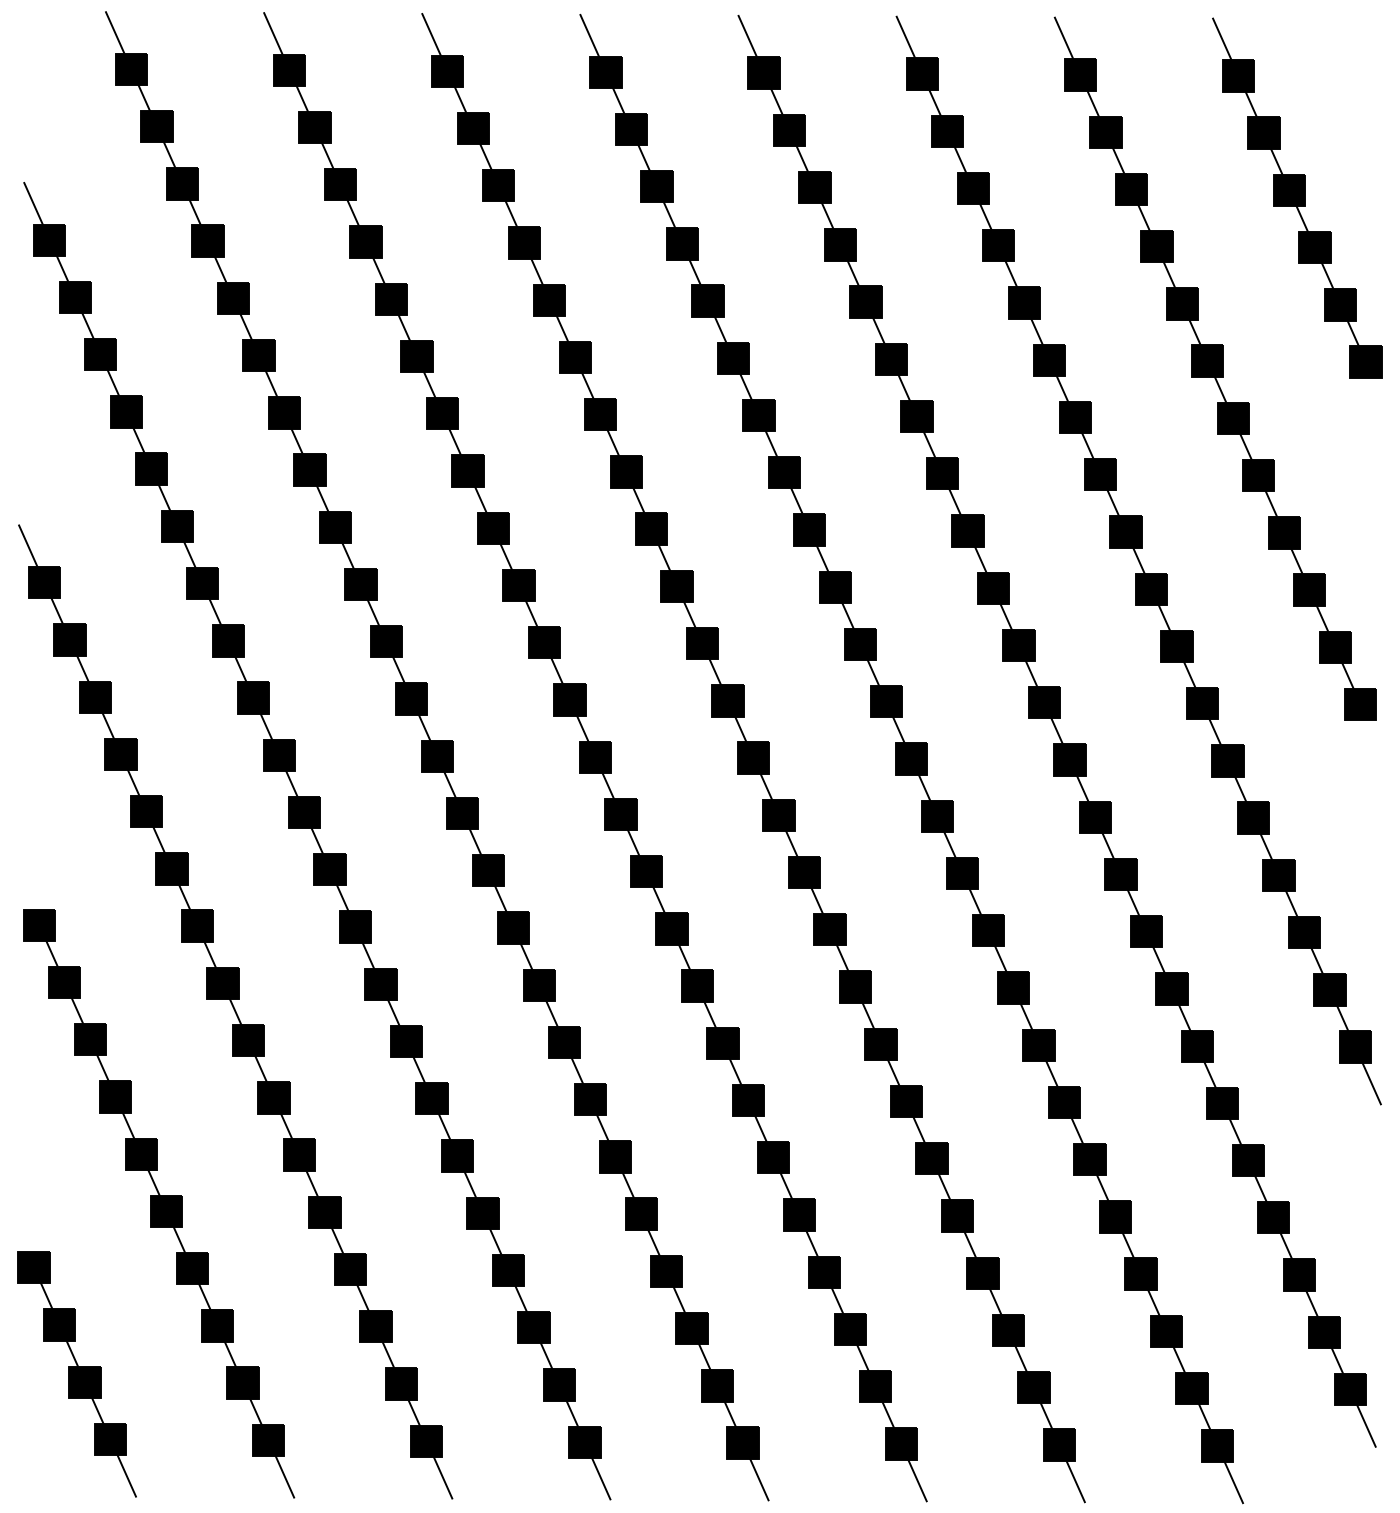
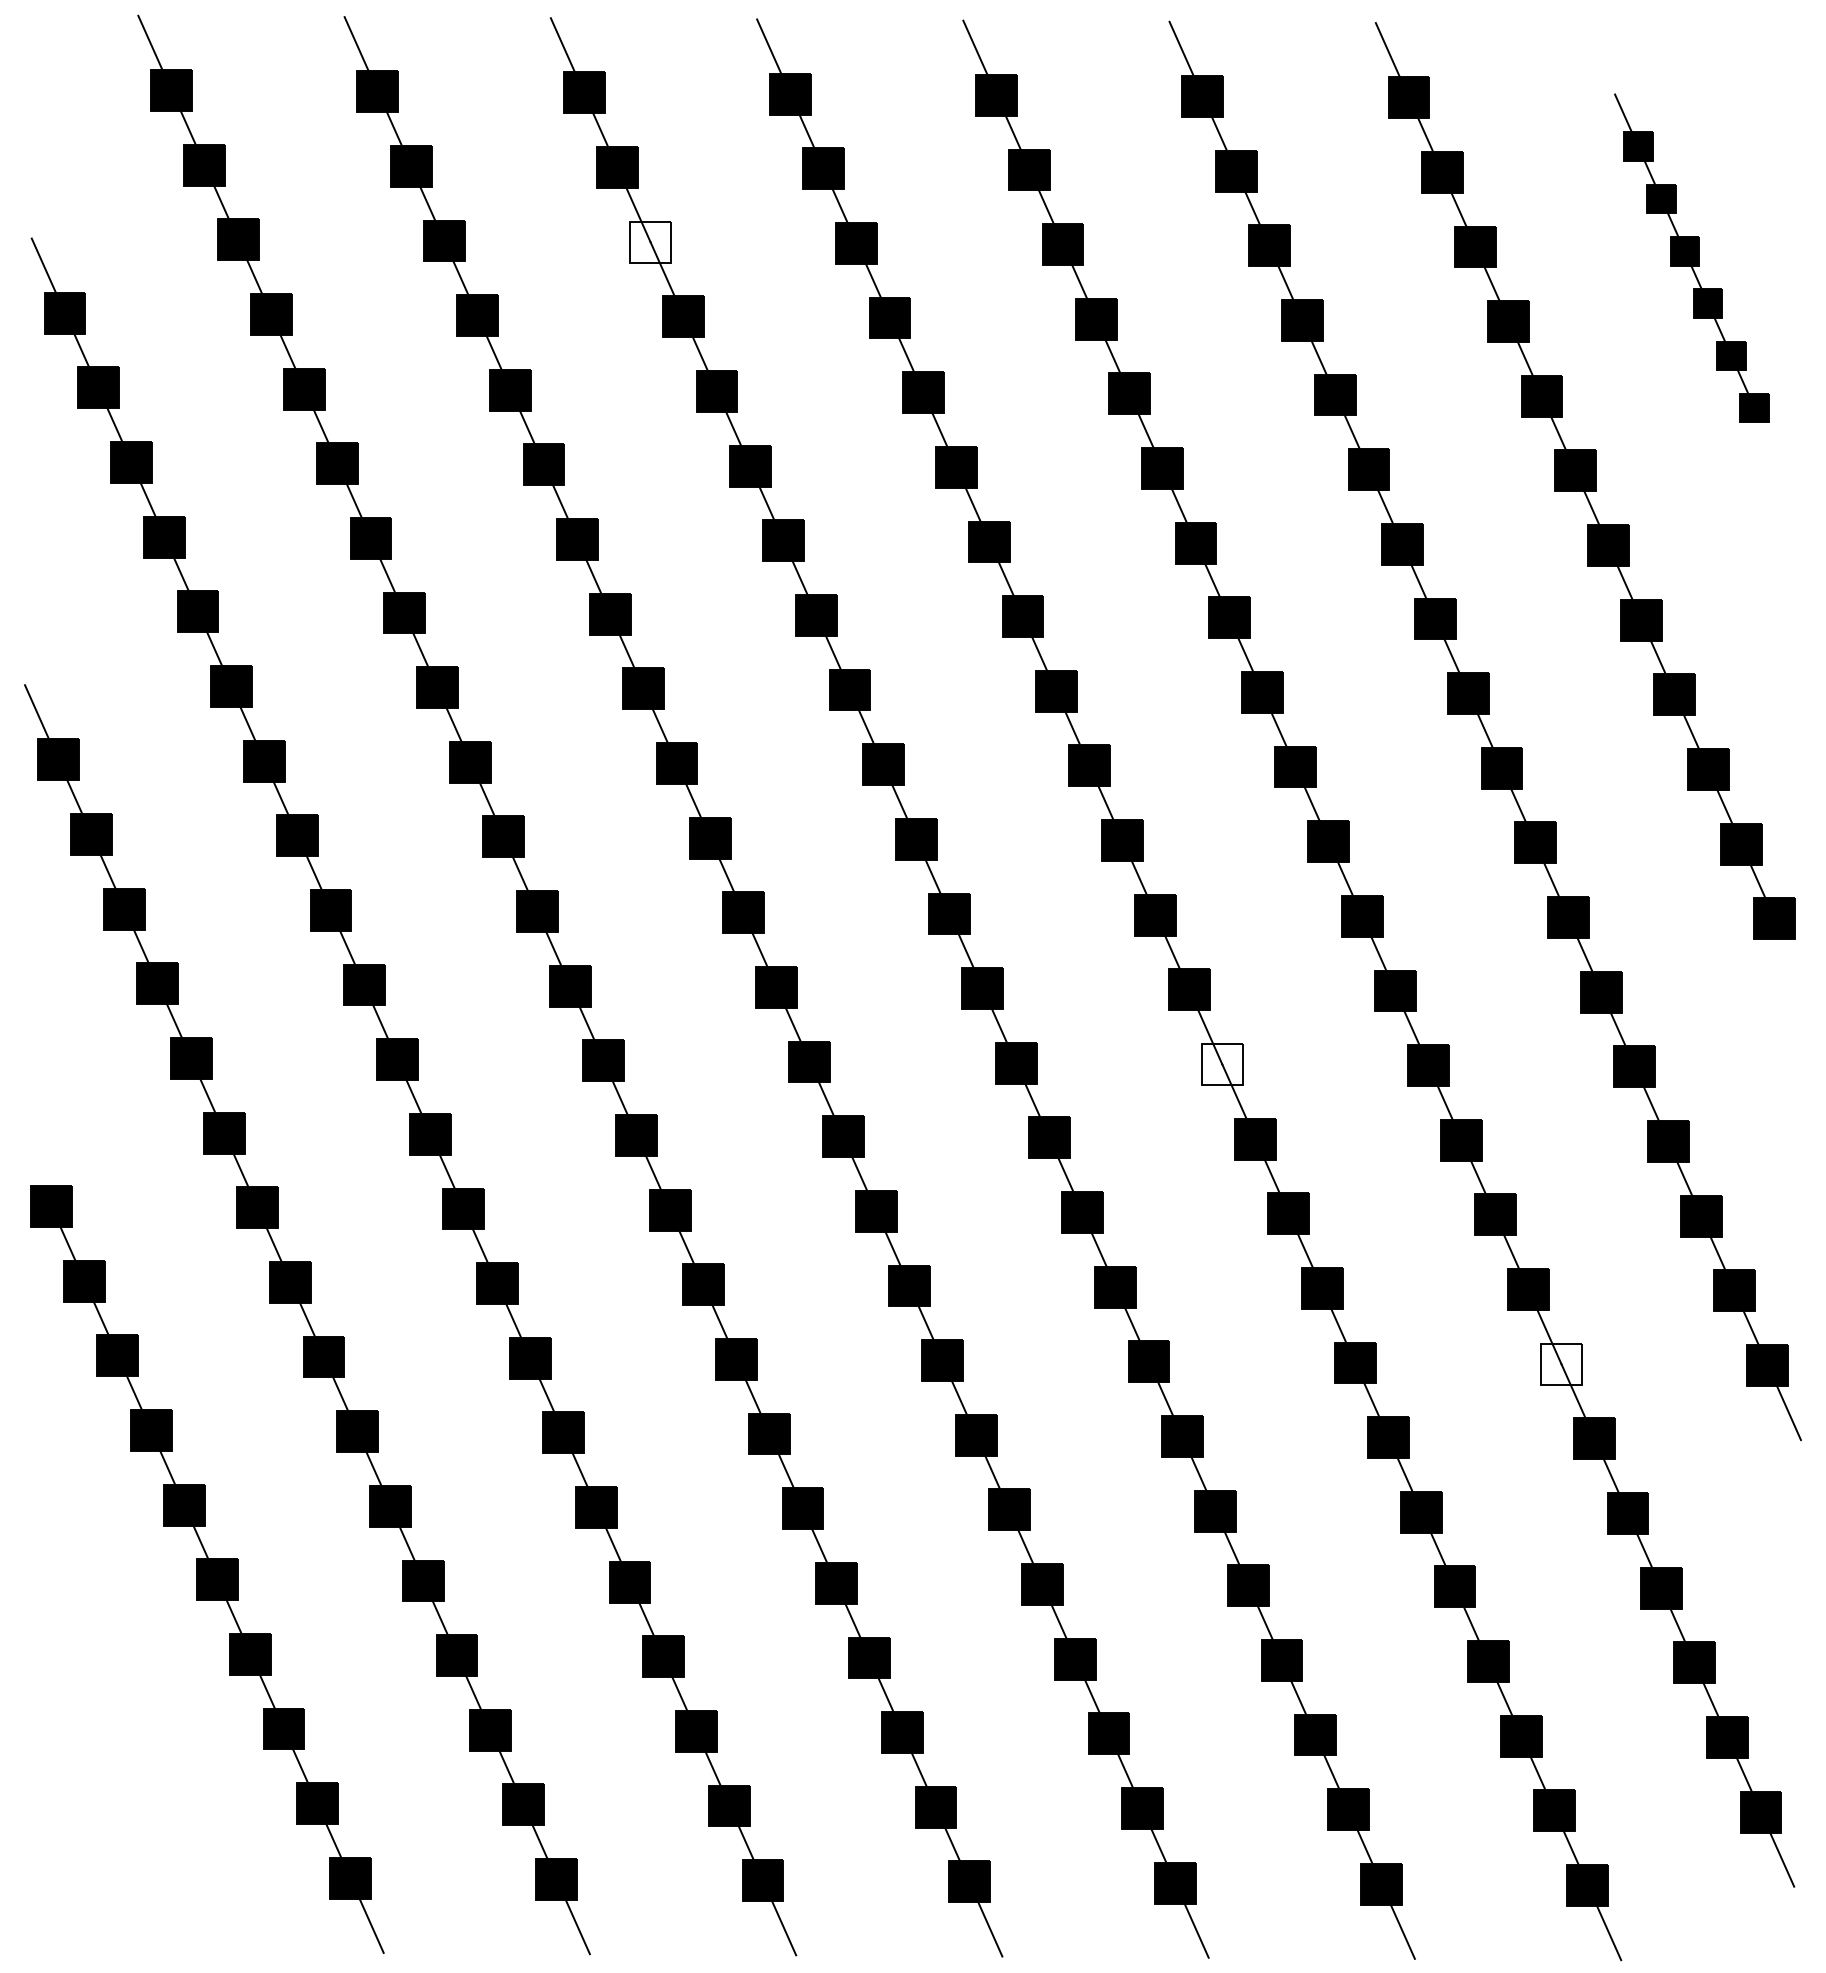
fill: (498, 185) -> (650, 241), removed
part: (1296, 198) -> (1691, 258), size x0.7
fill: (936, 816) -> (1221, 1064), removed
fill: (1197, 1045) -> (1561, 1363), removed
part: (76, 1374) -> (100, 1792), removed

